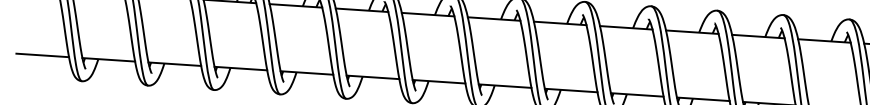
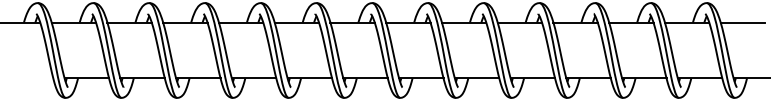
line: (42, 55) -> (30, 78), removed

